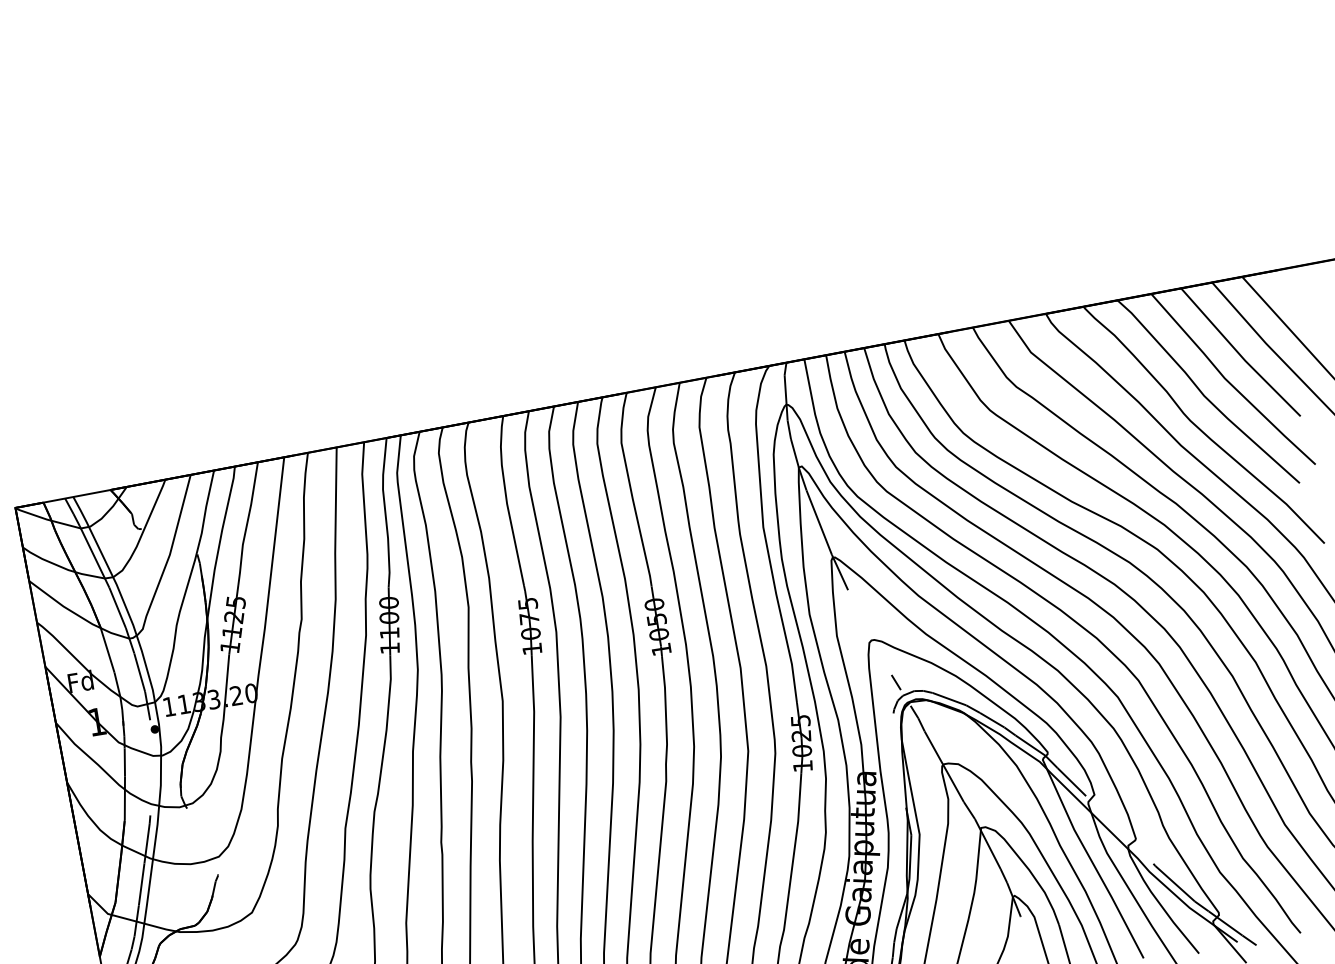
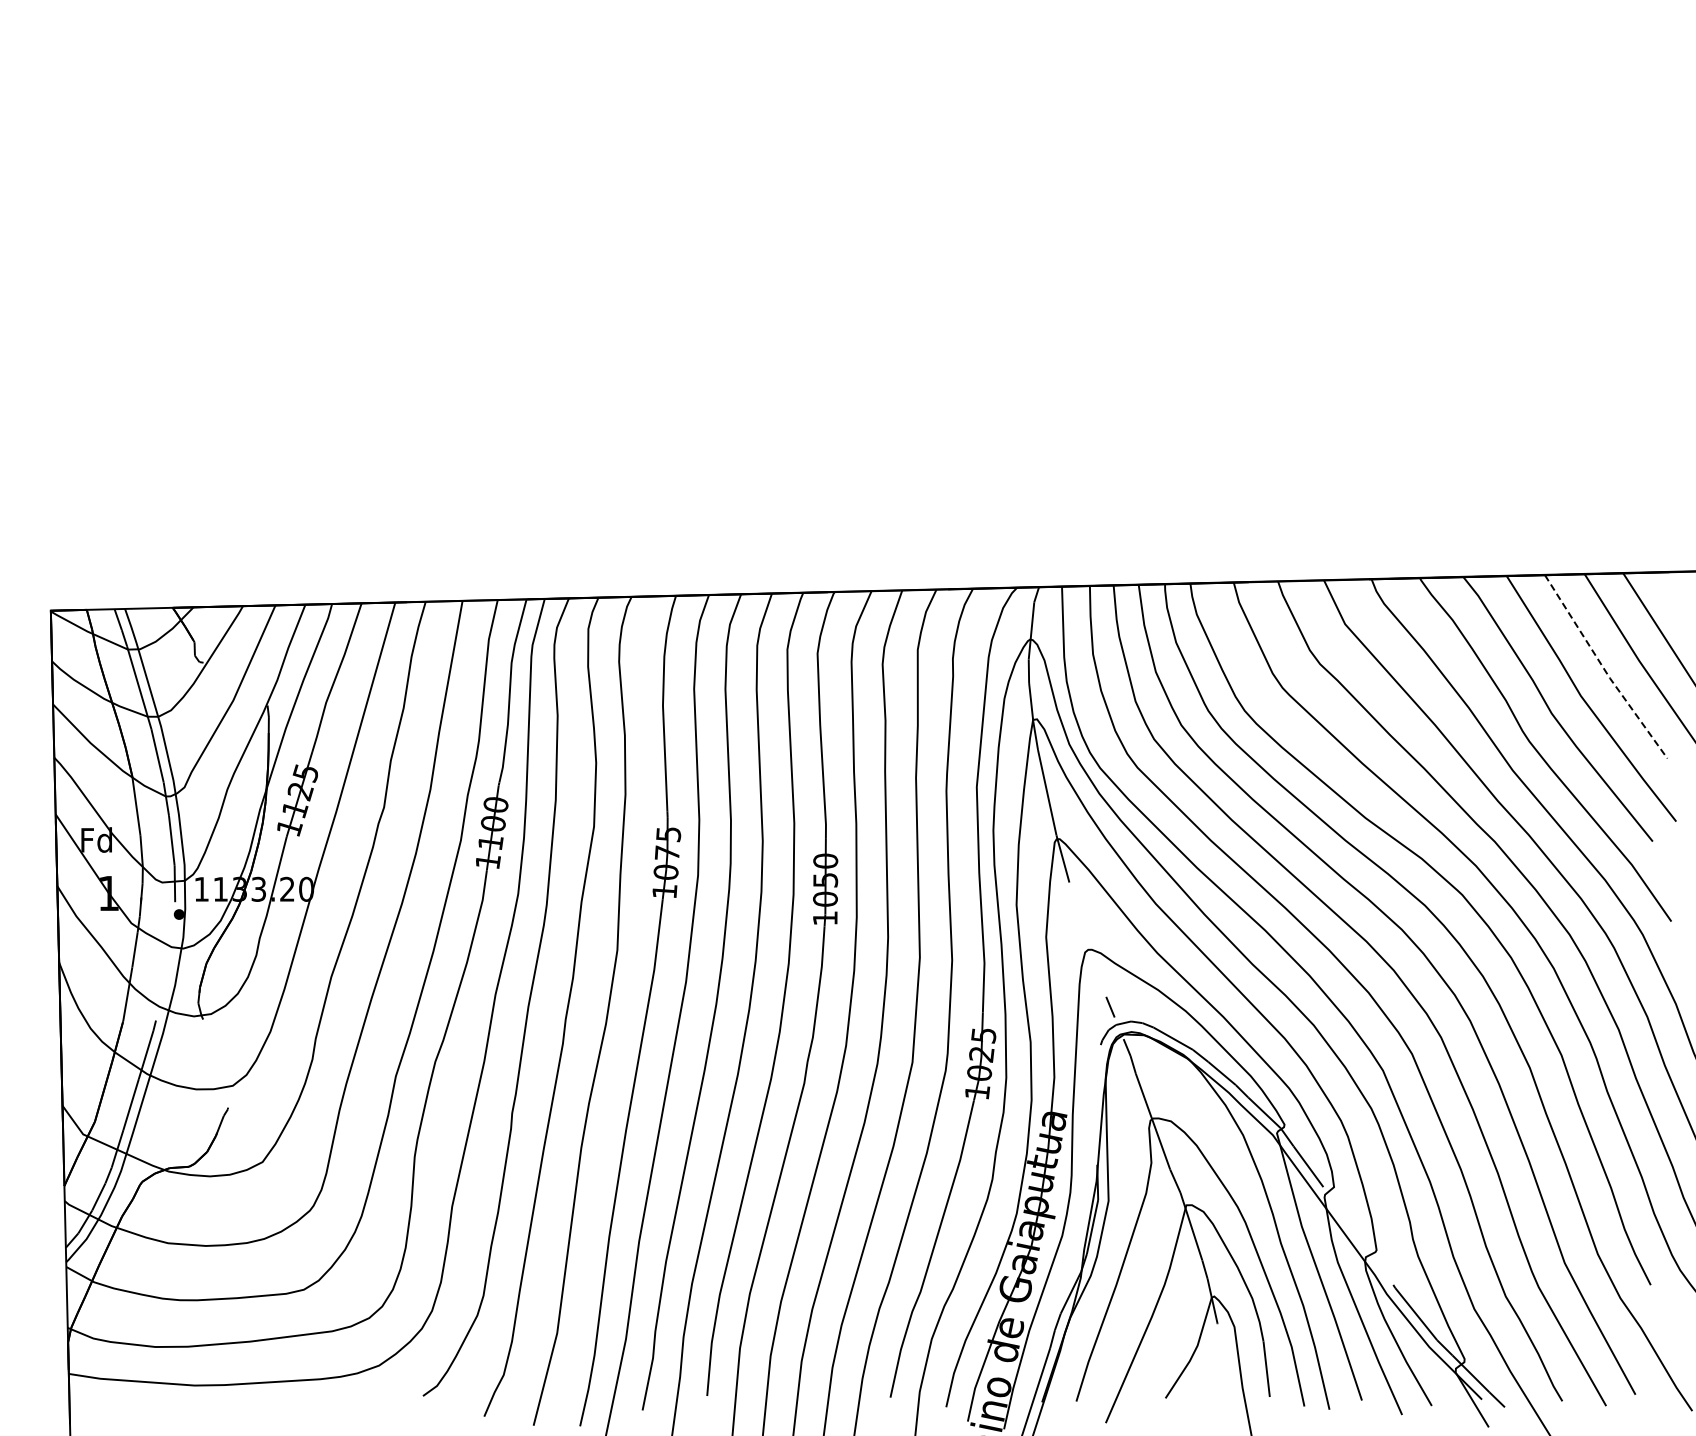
line: (1239, 354) -> (1604, 669), solid -> dashed

